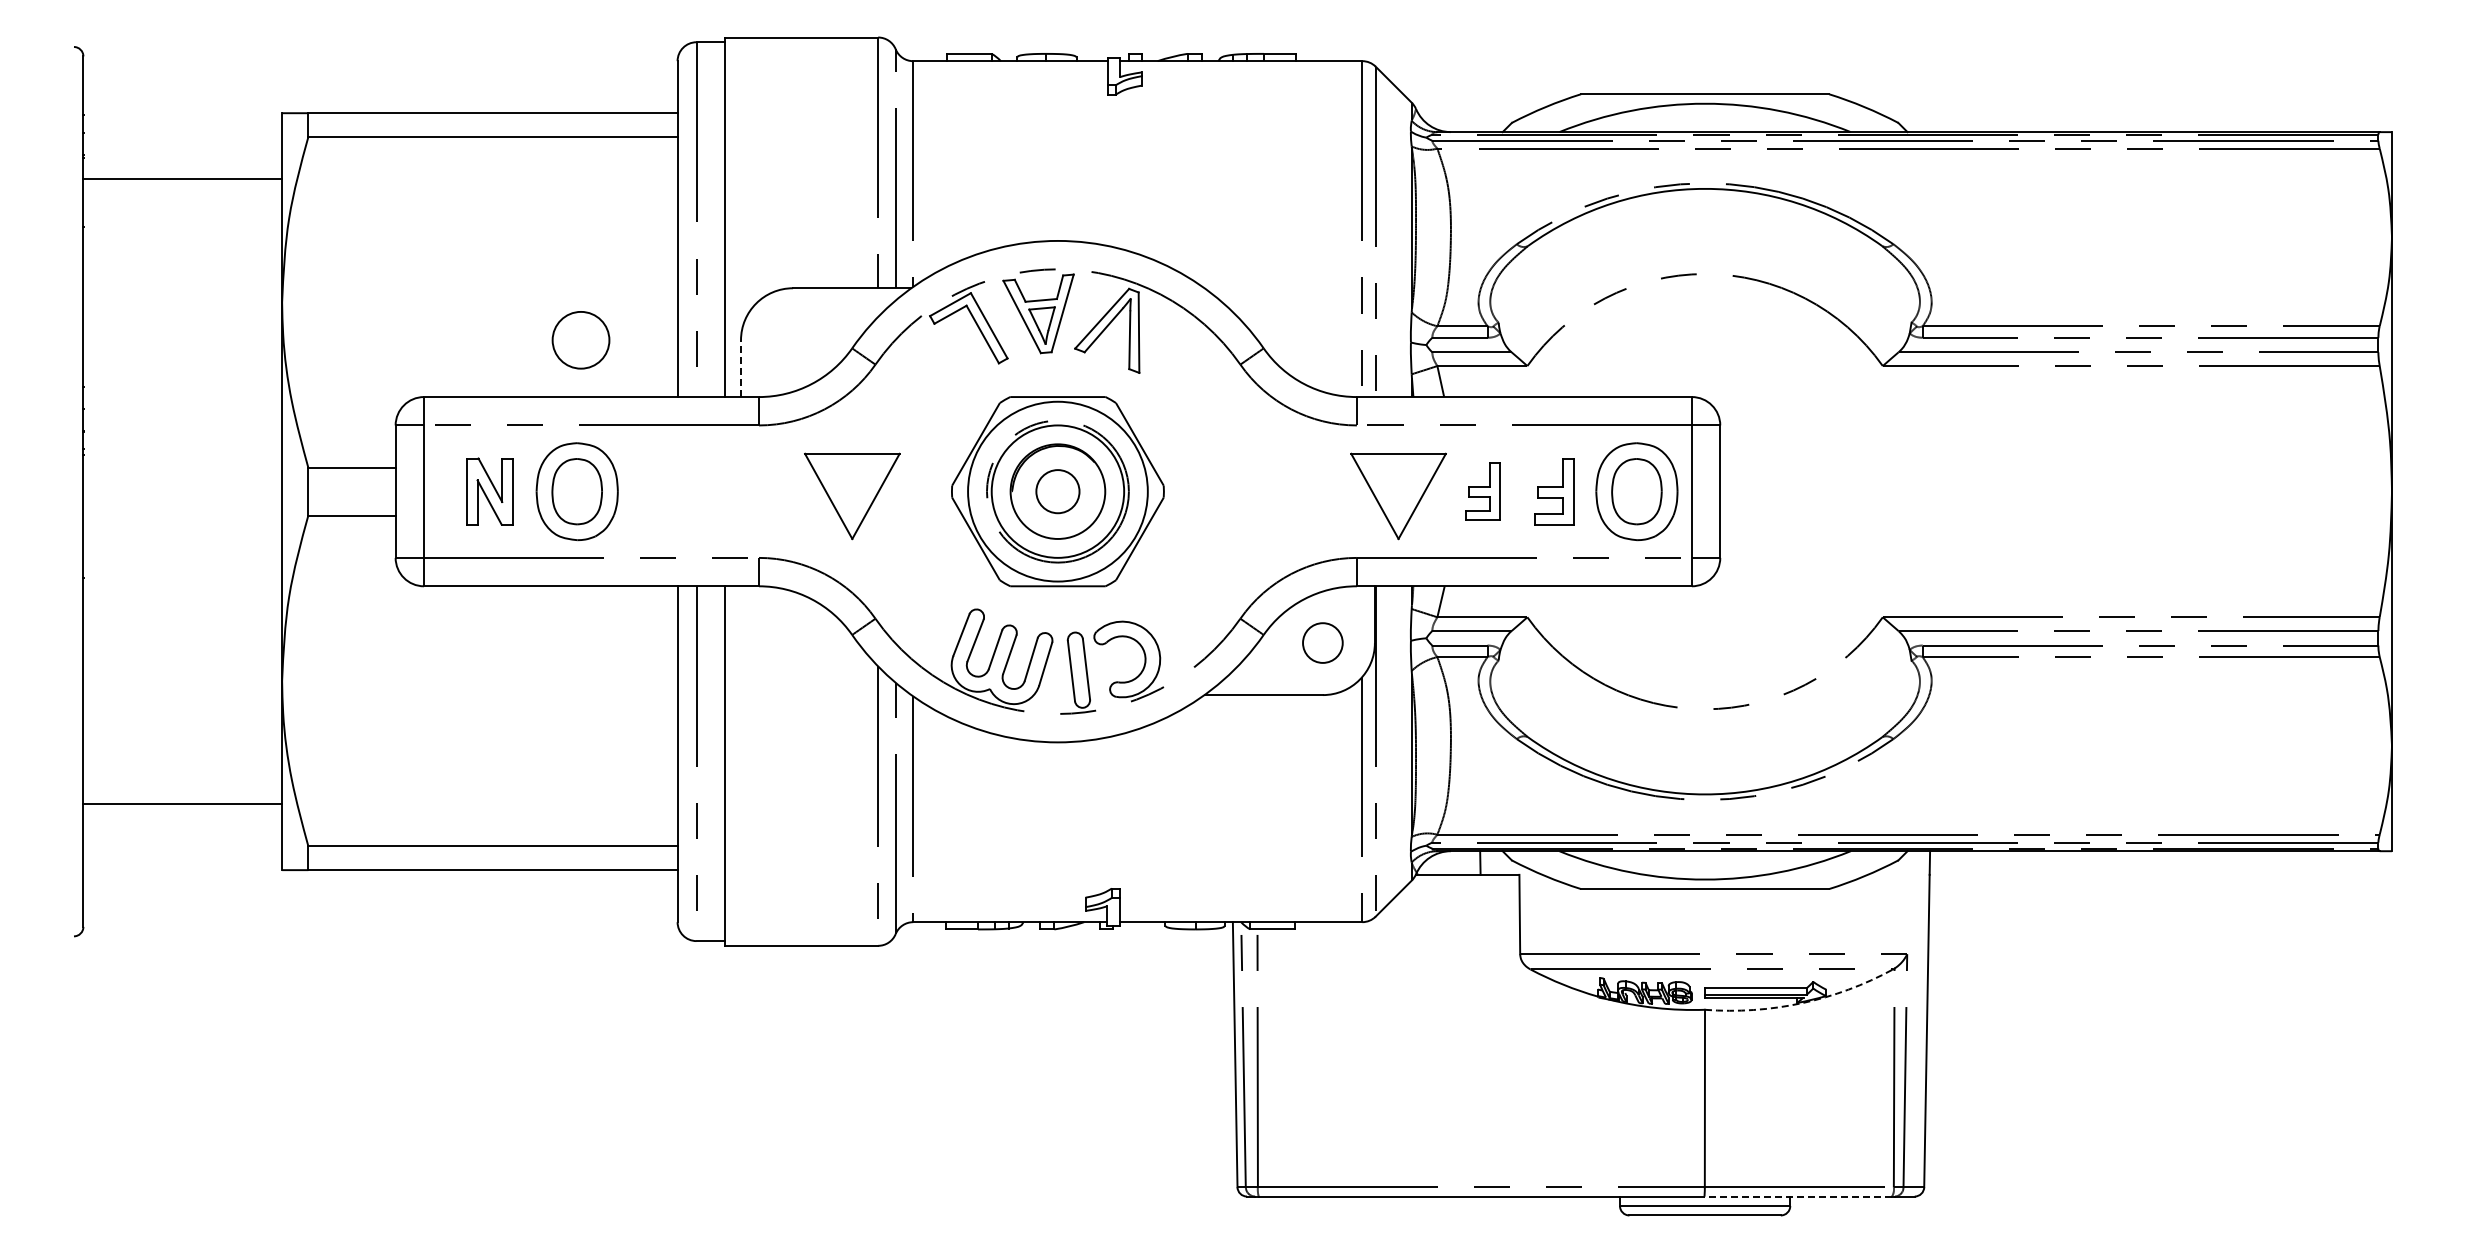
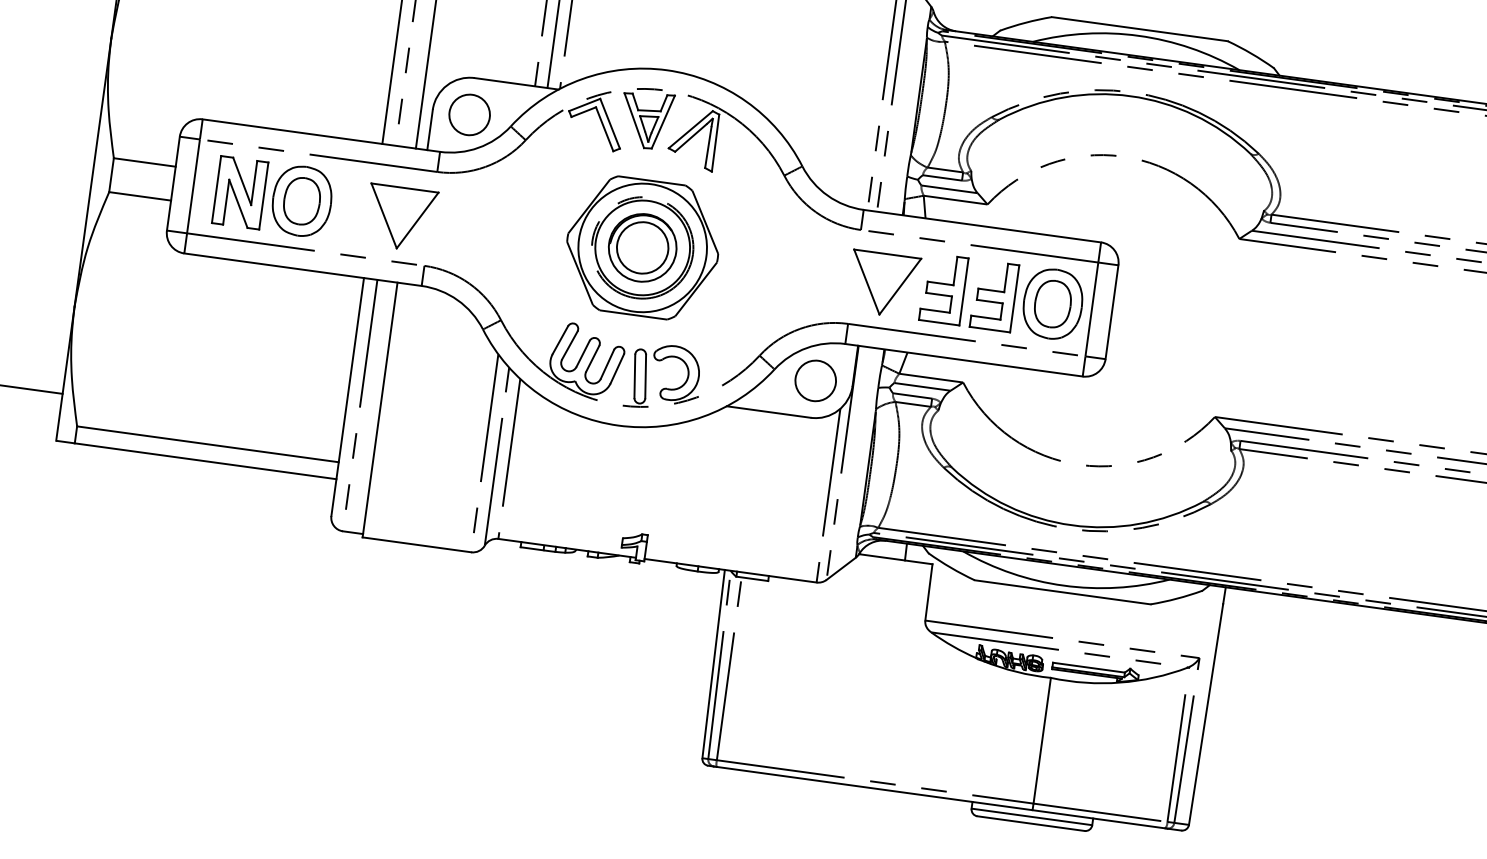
circle: (580, 340) -> (469, 115), moved
line: (741, 368) -> (430, 129), dashed -> solid
part: (489, 491) -> (239, 192), size x1.43
circle: (1057, 491) -> (642, 247), size x1.67
part: (1482, 491) -> (943, 289), size x1.67
part: (1554, 491) -> (994, 296), size x1.43
part: (852, 496) -> (400, 218), moved
circle: (1322, 642) -> (815, 380), size x1.43
arc: (1801, 1003) -> (1119, 682), dashed -> solid
line: (1798, 1196) -> (1099, 819), dashed -> solid

